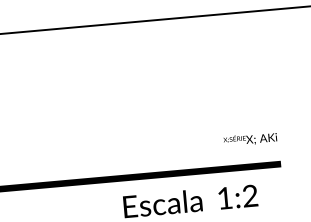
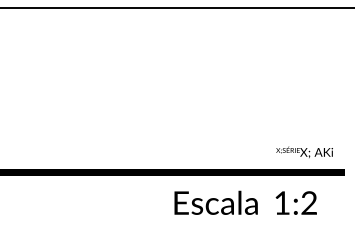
text: (250, 139) -> (304, 152), moved

